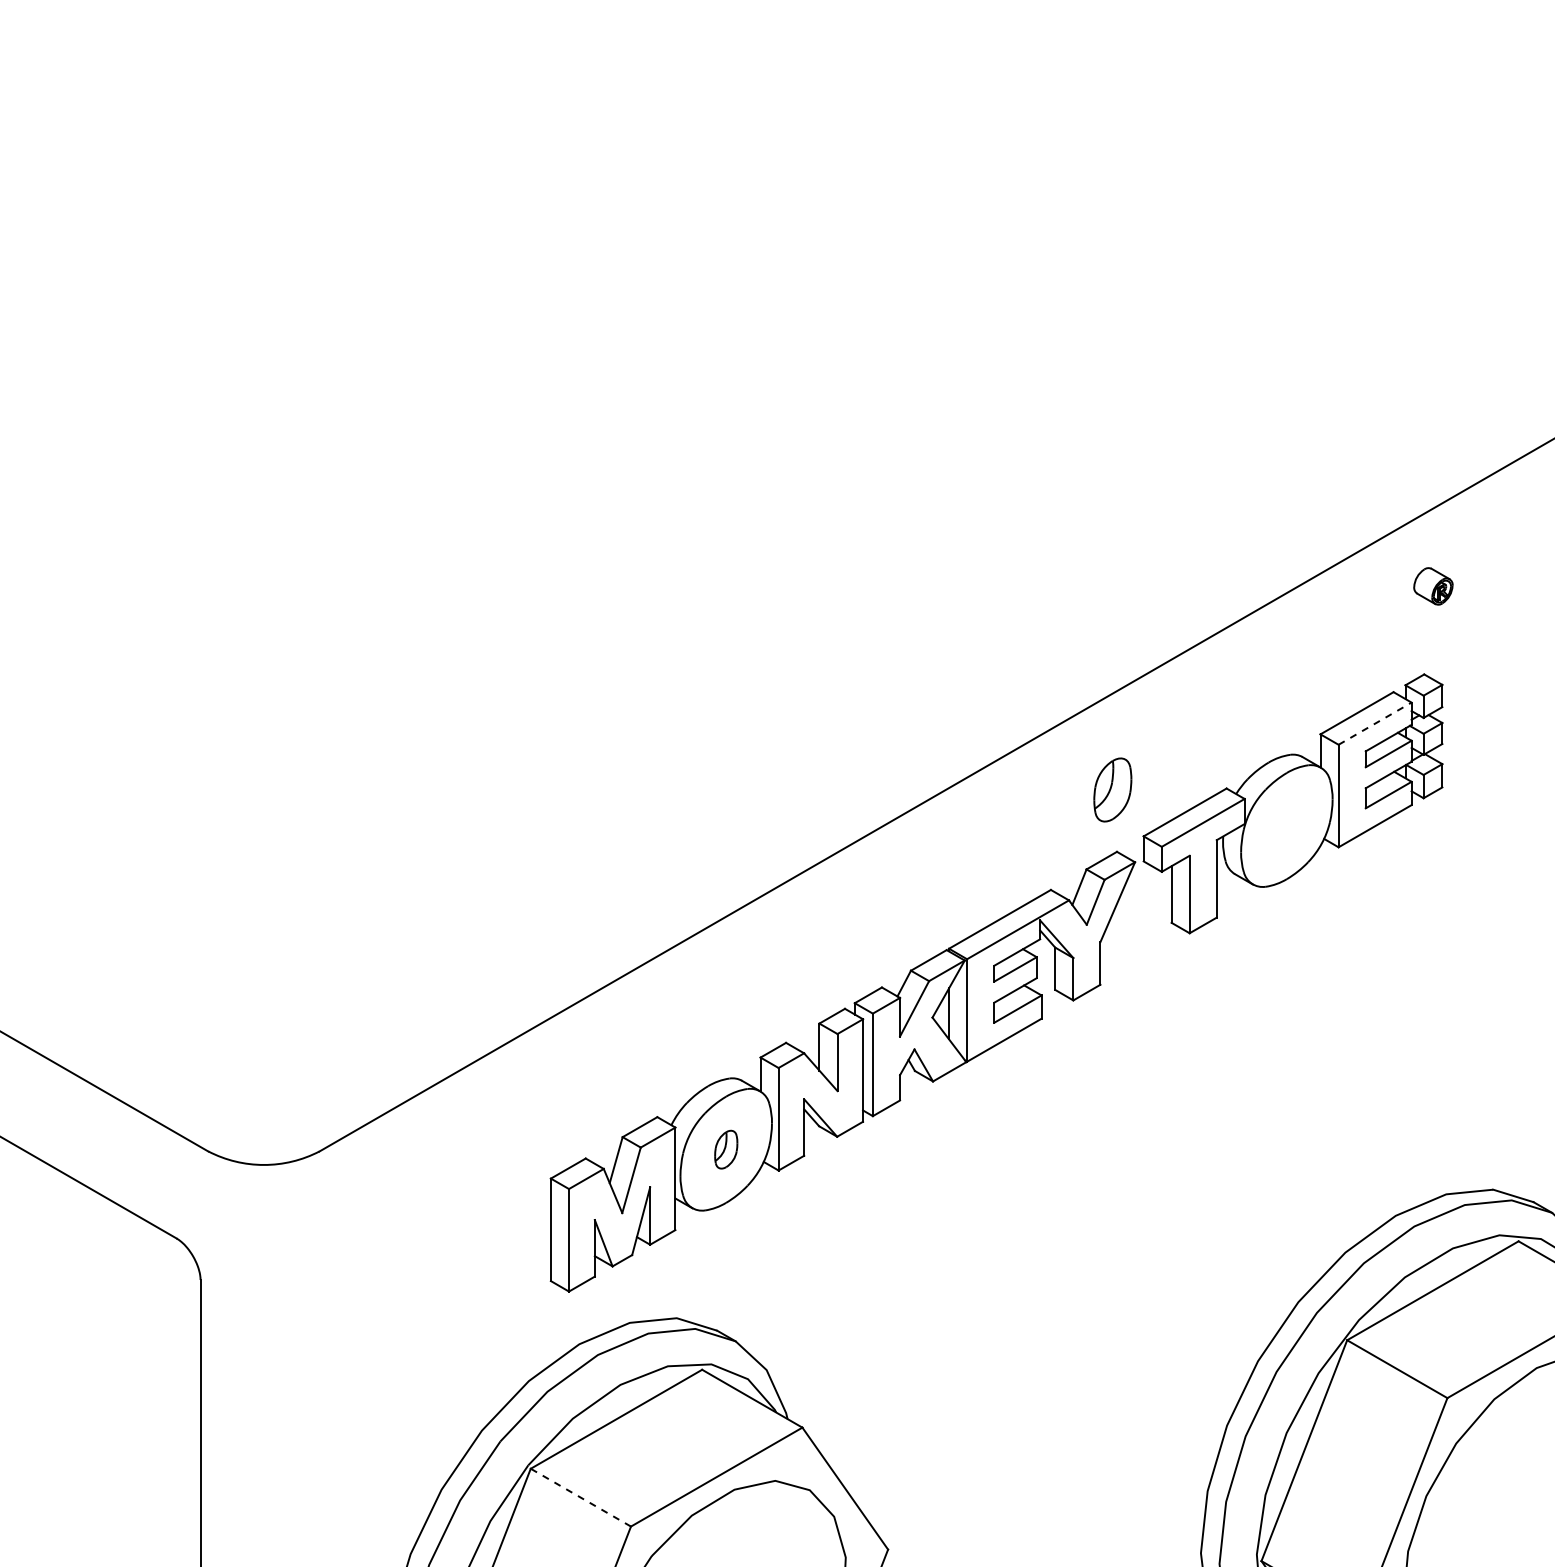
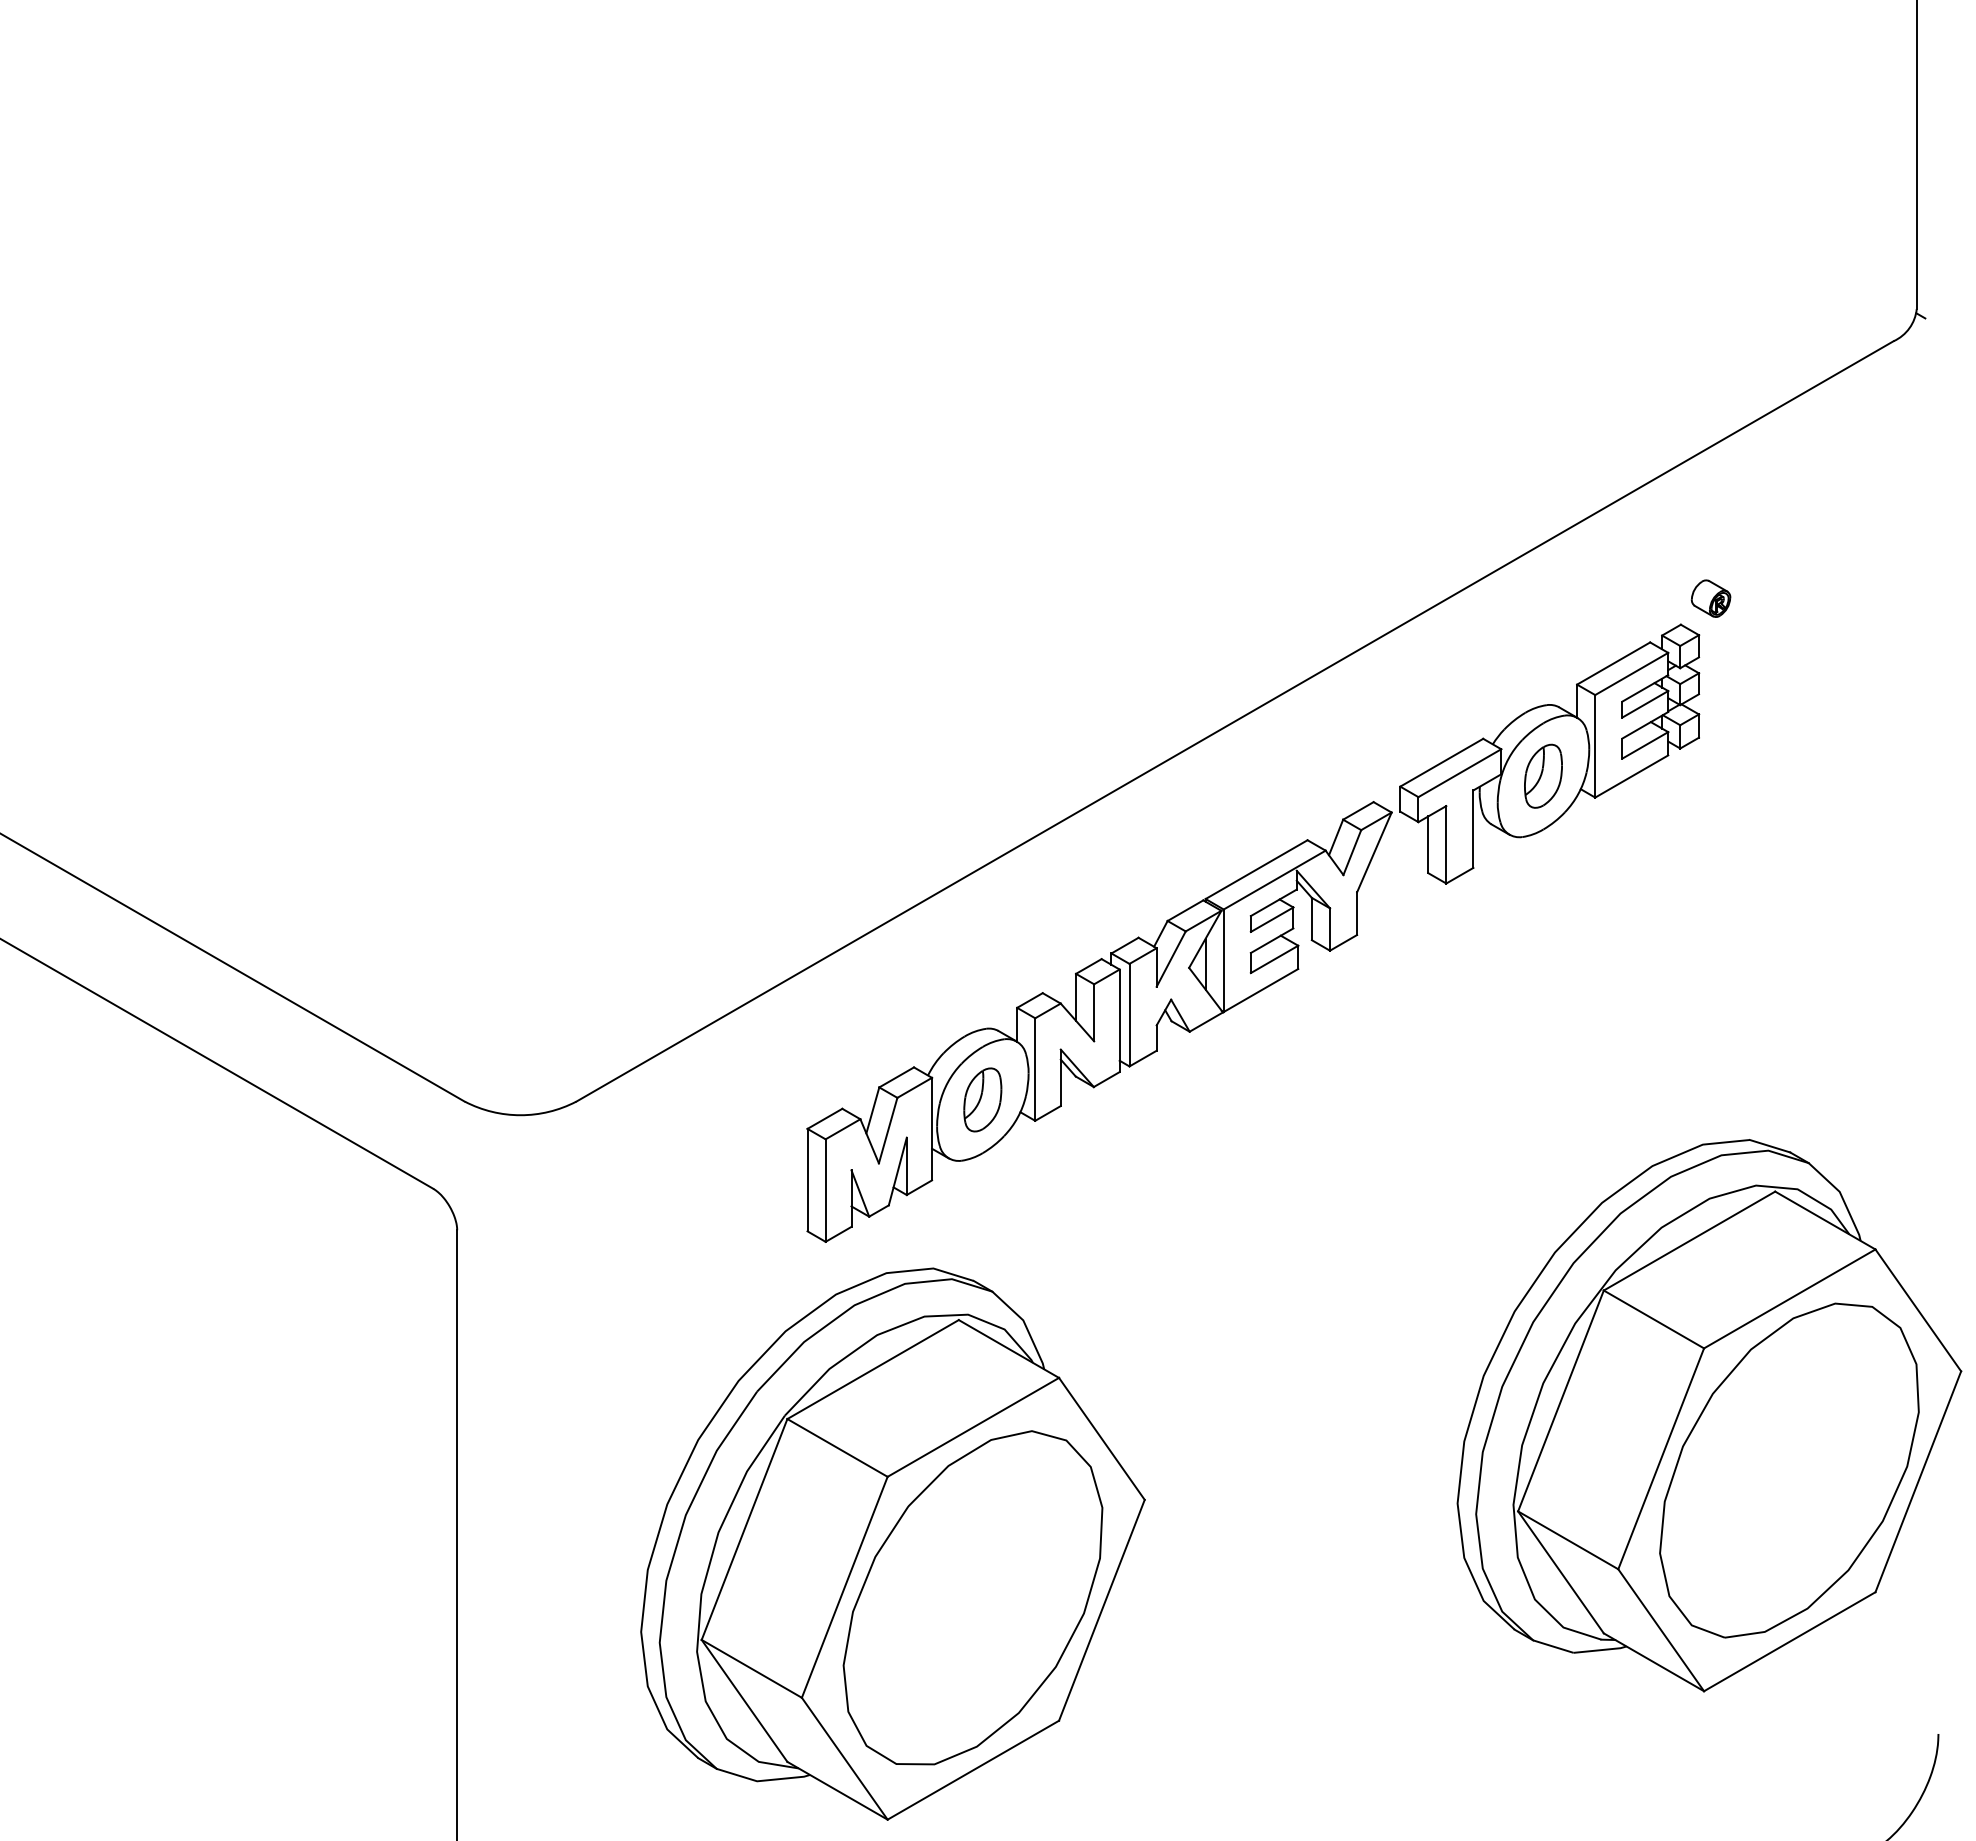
part: (1432, 586) -> (1710, 598), moved
line: (1375, 723) -> (1632, 673), dashed -> solid
part: (1112, 789) -> (1543, 775), moved
part: (725, 1149) -> (982, 1099), size x1.67
line: (580, 1497) -> (837, 1447), dashed -> solid

